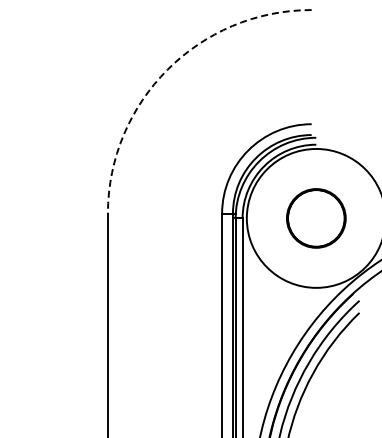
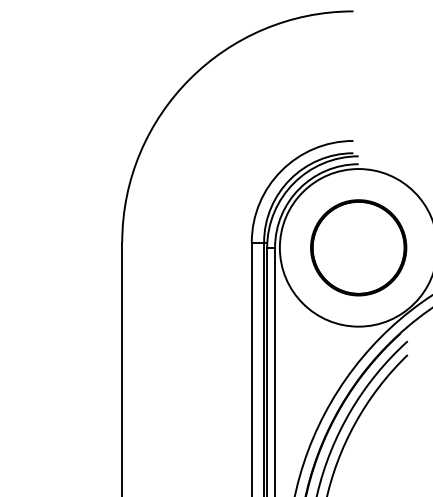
arc: (167, 69) -> (189, 78), dashed -> solid
part: (316, 218) -> (358, 247), size x1.43

